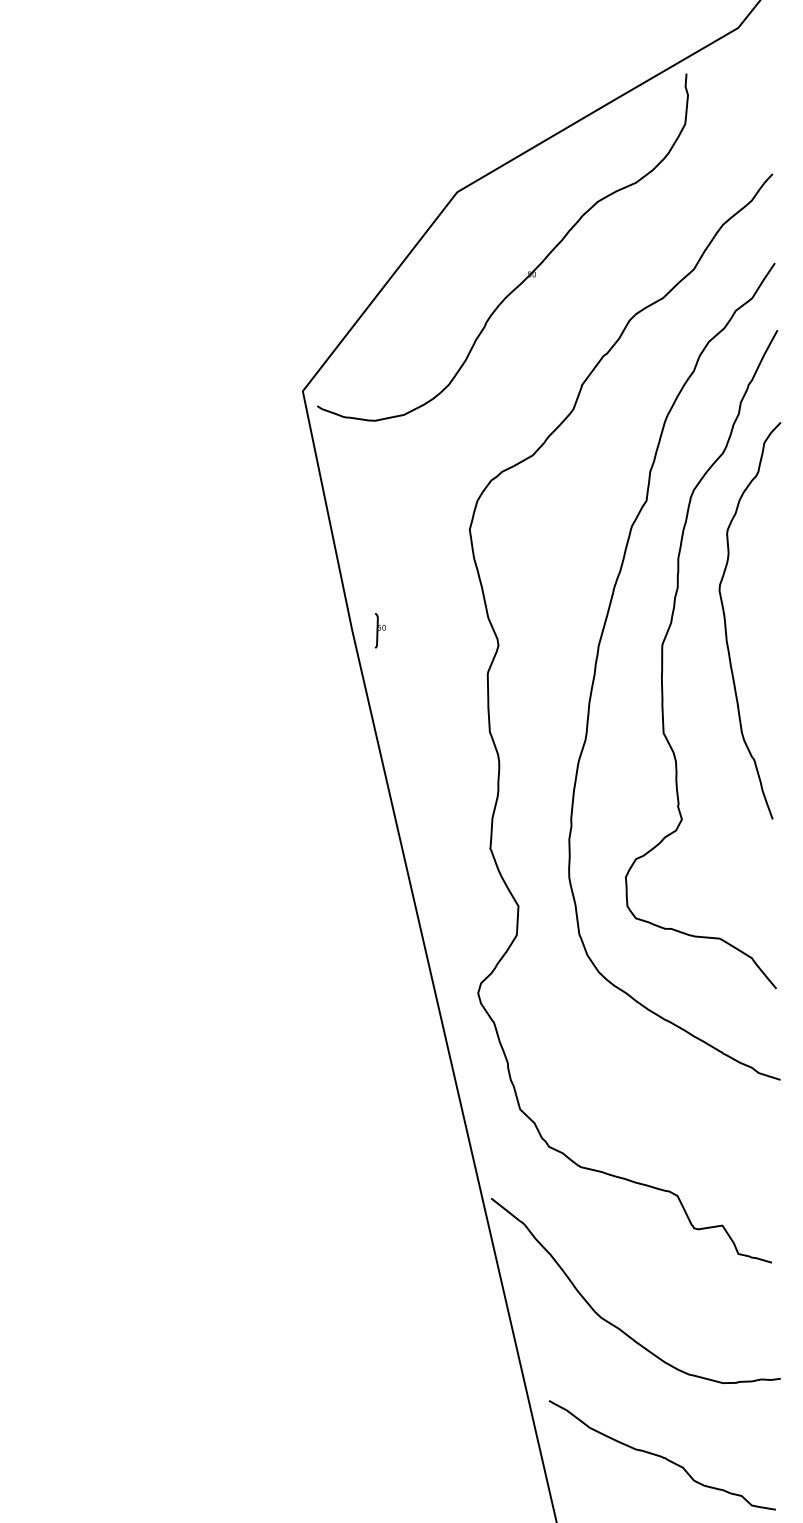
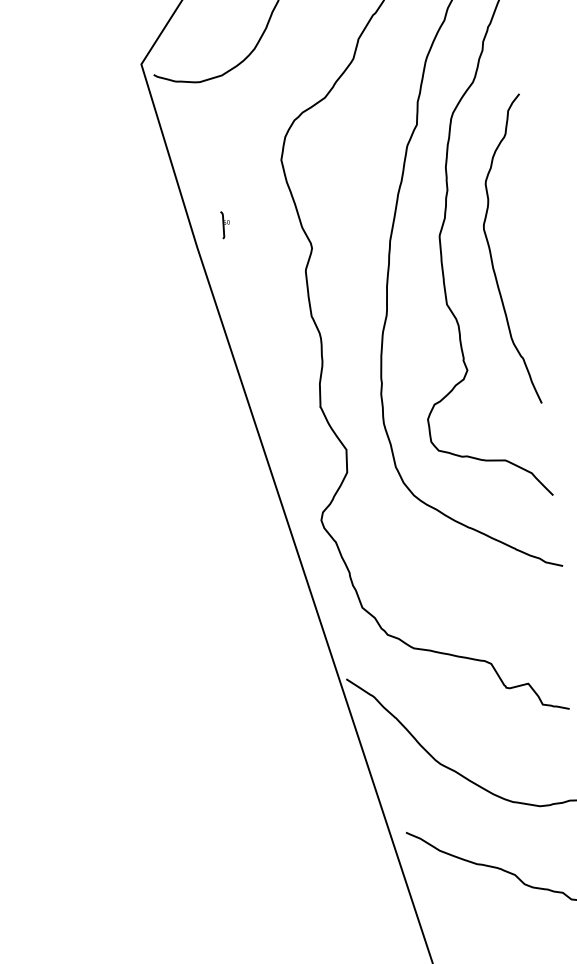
curve: (726, 624) -> (491, 255), moved
part: (379, 630) -> (225, 224), moved

